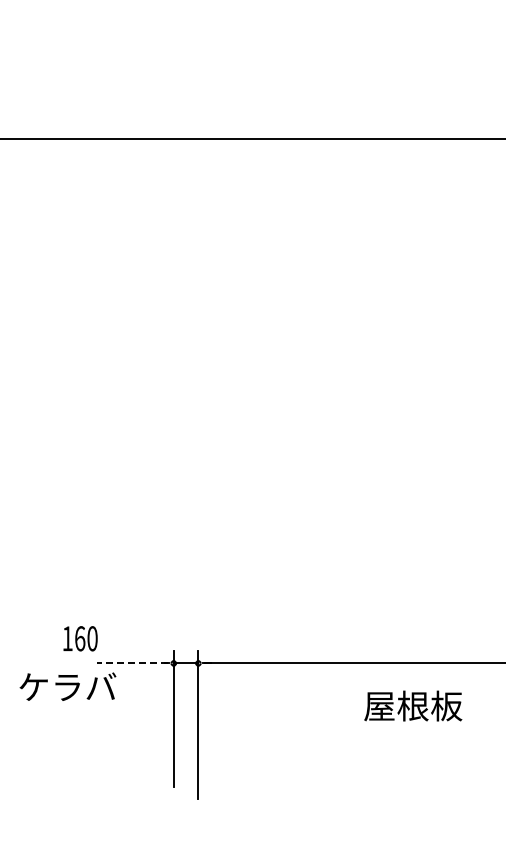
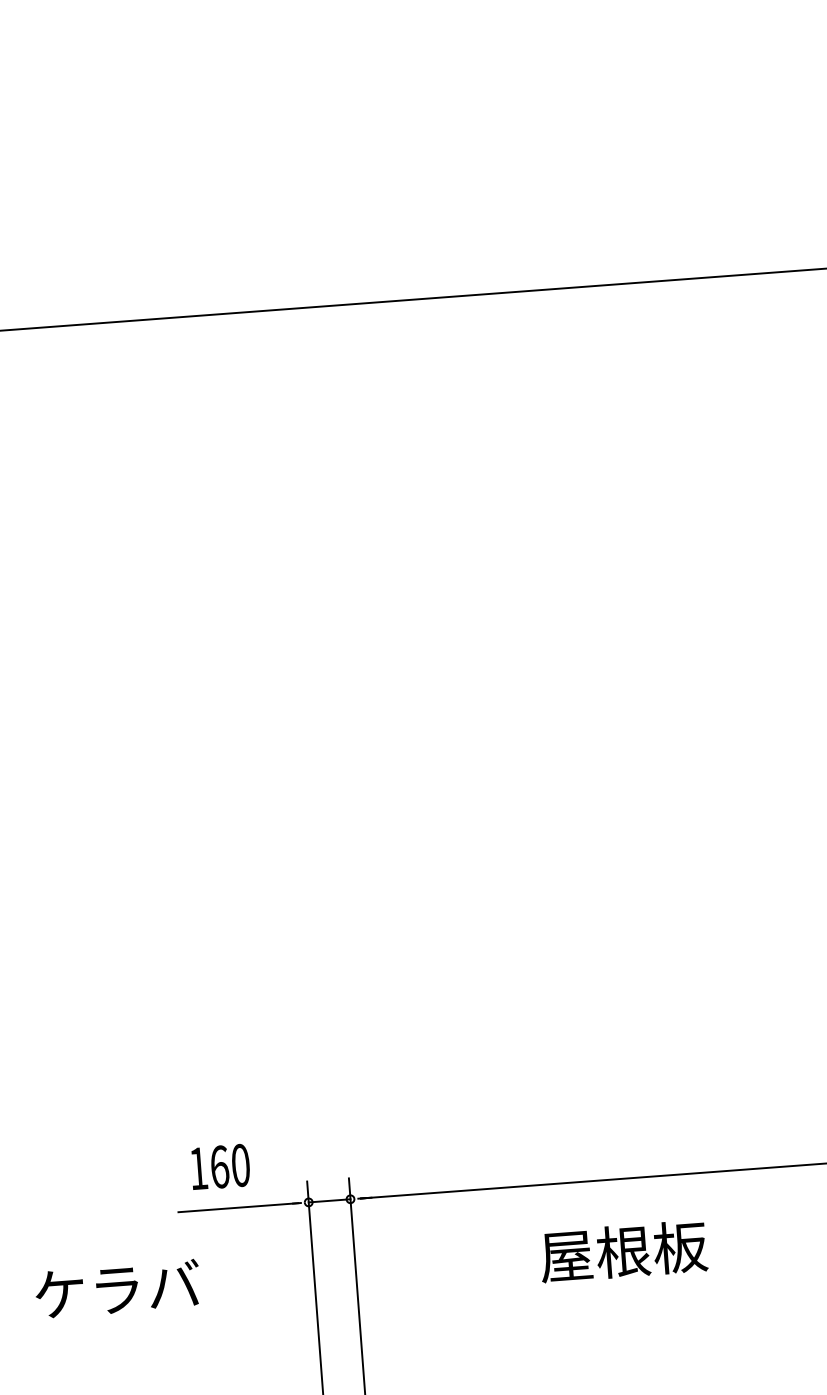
text: (80, 638) -> (220, 1166), moved
line: (131, 663) -> (237, 1207), dashed -> solid
text: (67, 686) -> (116, 1288), moved
text: (413, 705) -> (623, 1250), moved

